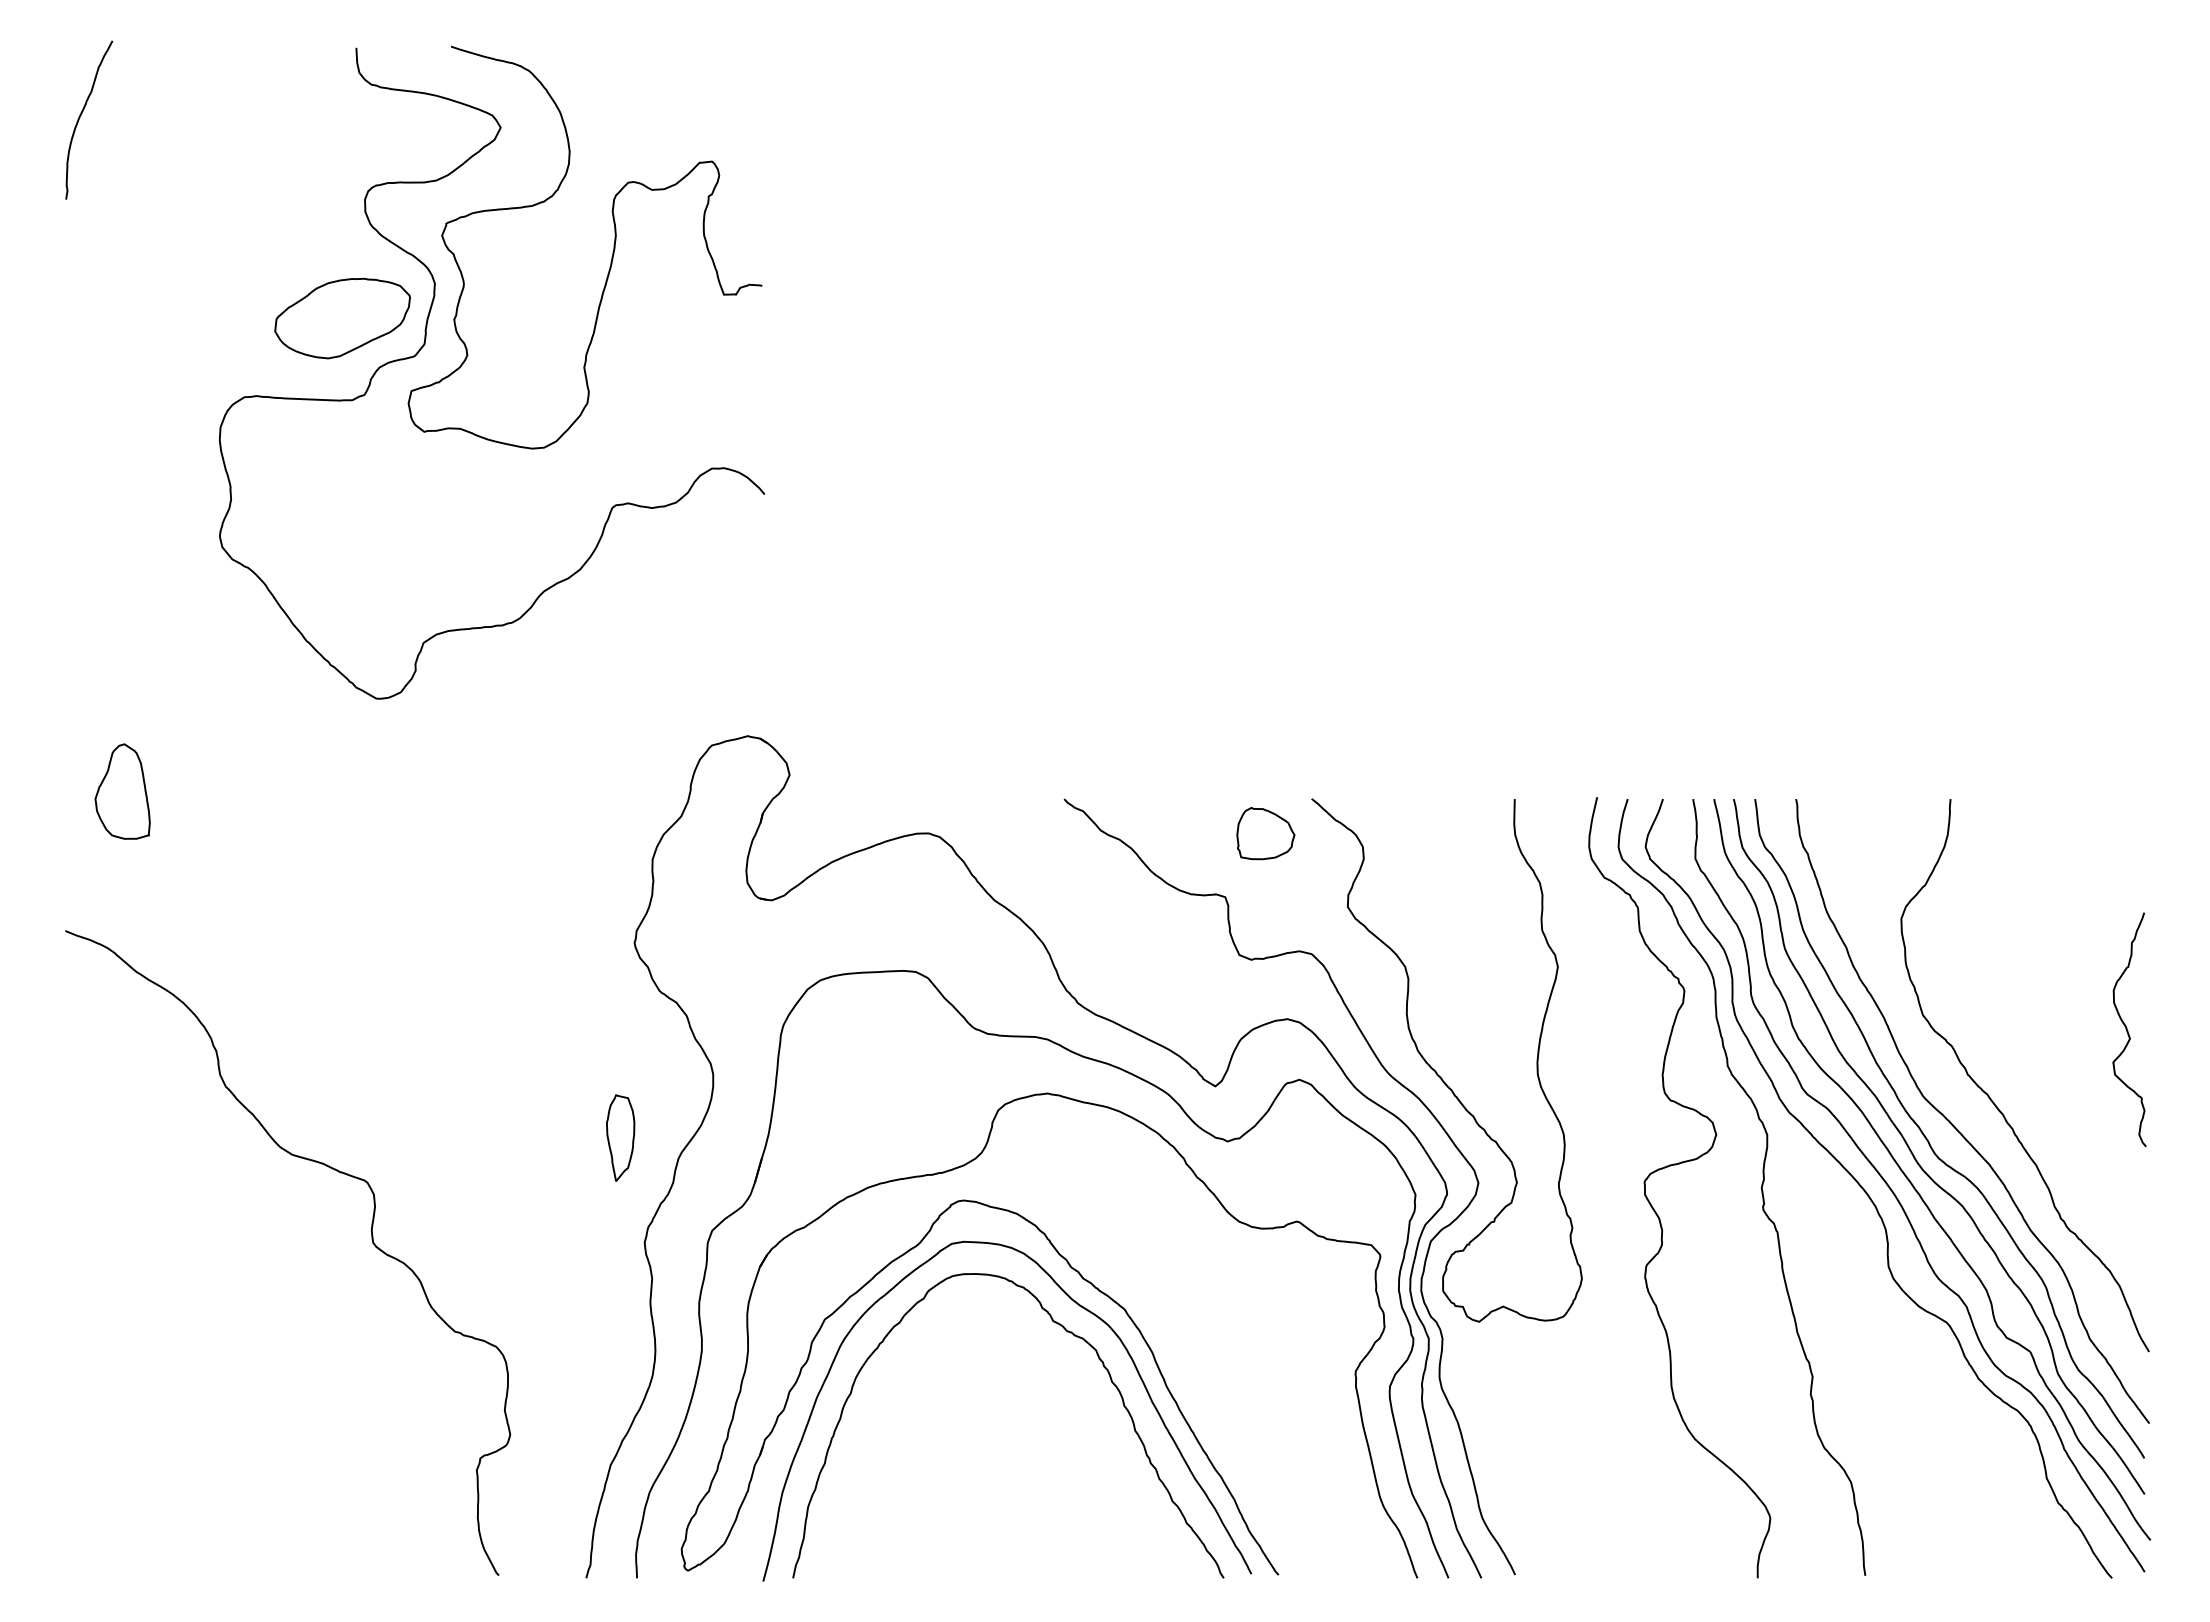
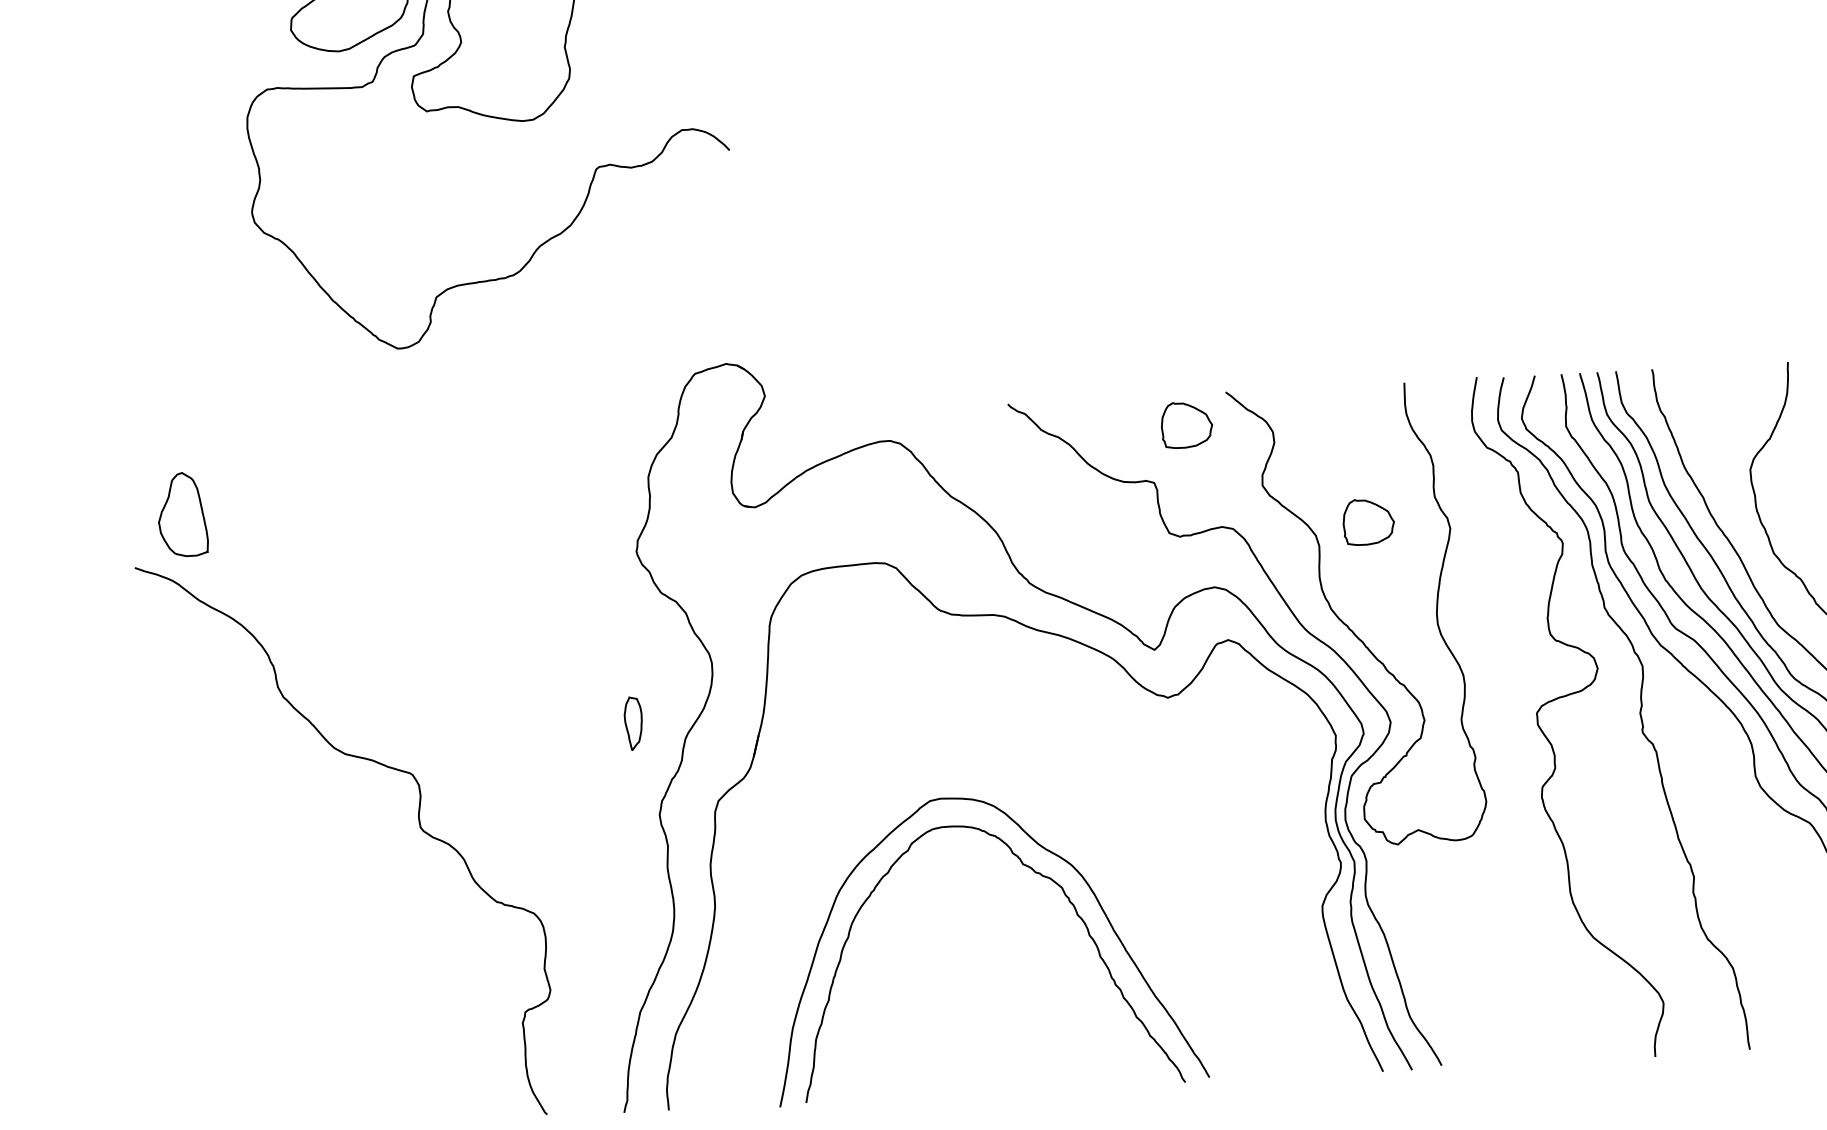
part: (122, 791) -> (182, 514), moved
part: (1465, 954) -> (1368, 521), added
part: (620, 1137) -> (633, 723), size x0.7
part: (1082, 1279) -> (1046, 826), removed

